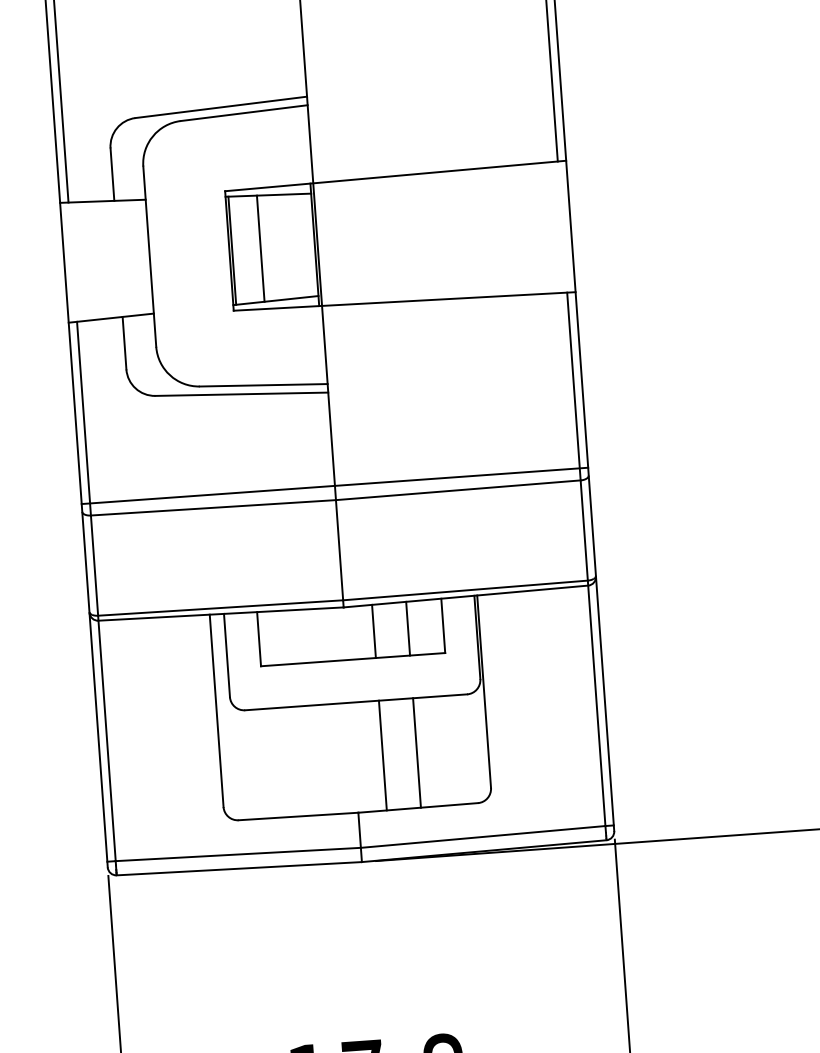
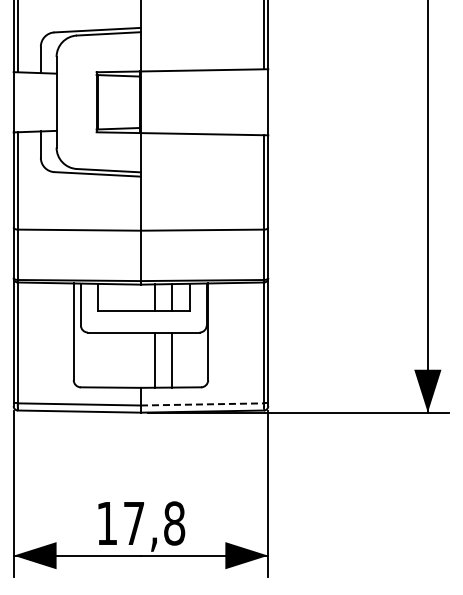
line: (260, 247) -> (112, 101), removed
line: (334, 485) -> (140, 223), removed
line: (483, 837) -> (202, 404), solid -> dashed

